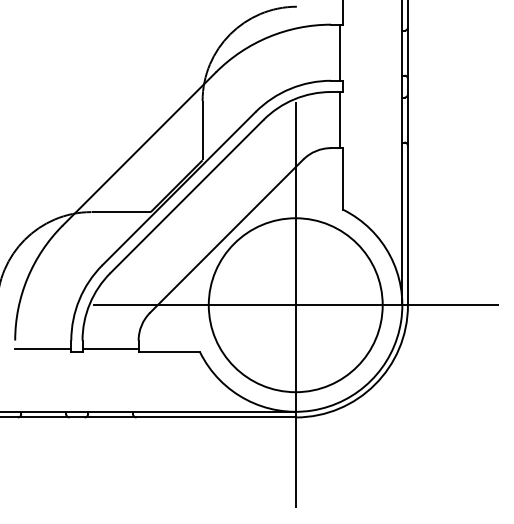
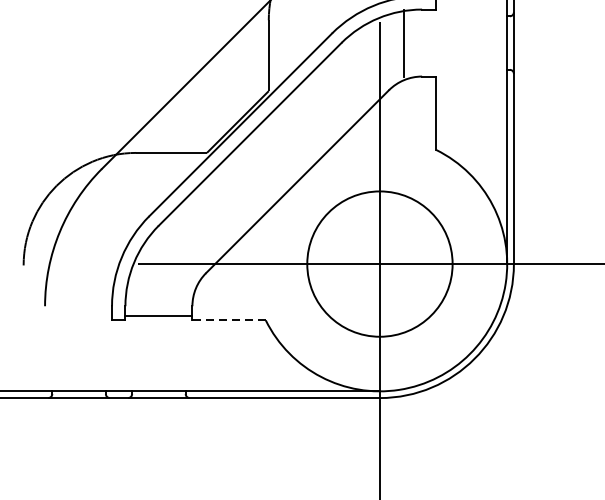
line: (339, 120) -> (403, 43), moved
circle: (295, 305) -> (379, 264), size x0.7
line: (43, 349) -> (78, 316), removed
line: (169, 352) -> (229, 320), solid -> dashed

